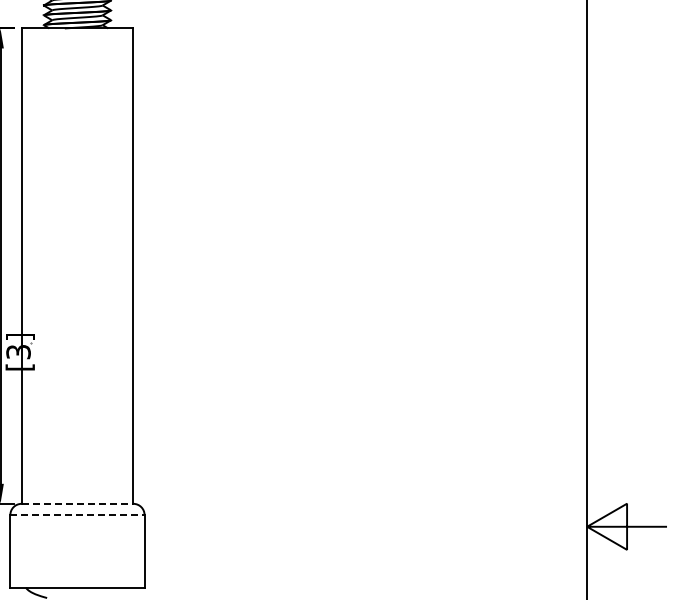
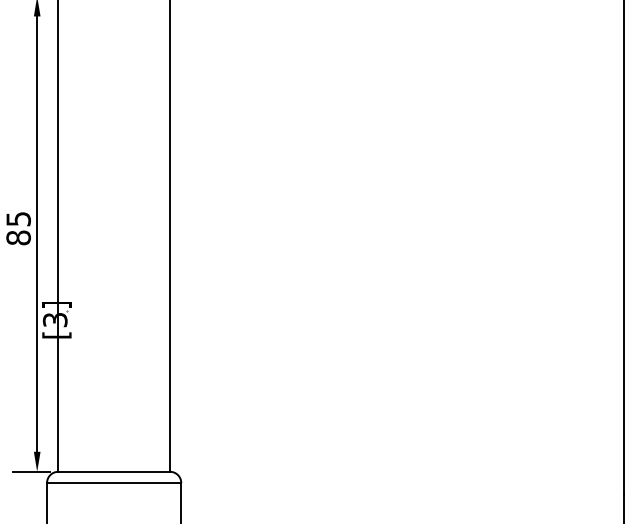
line: (77, 503) -> (114, 471), dashed -> solid
line: (77, 515) -> (114, 483), dashed -> solid

